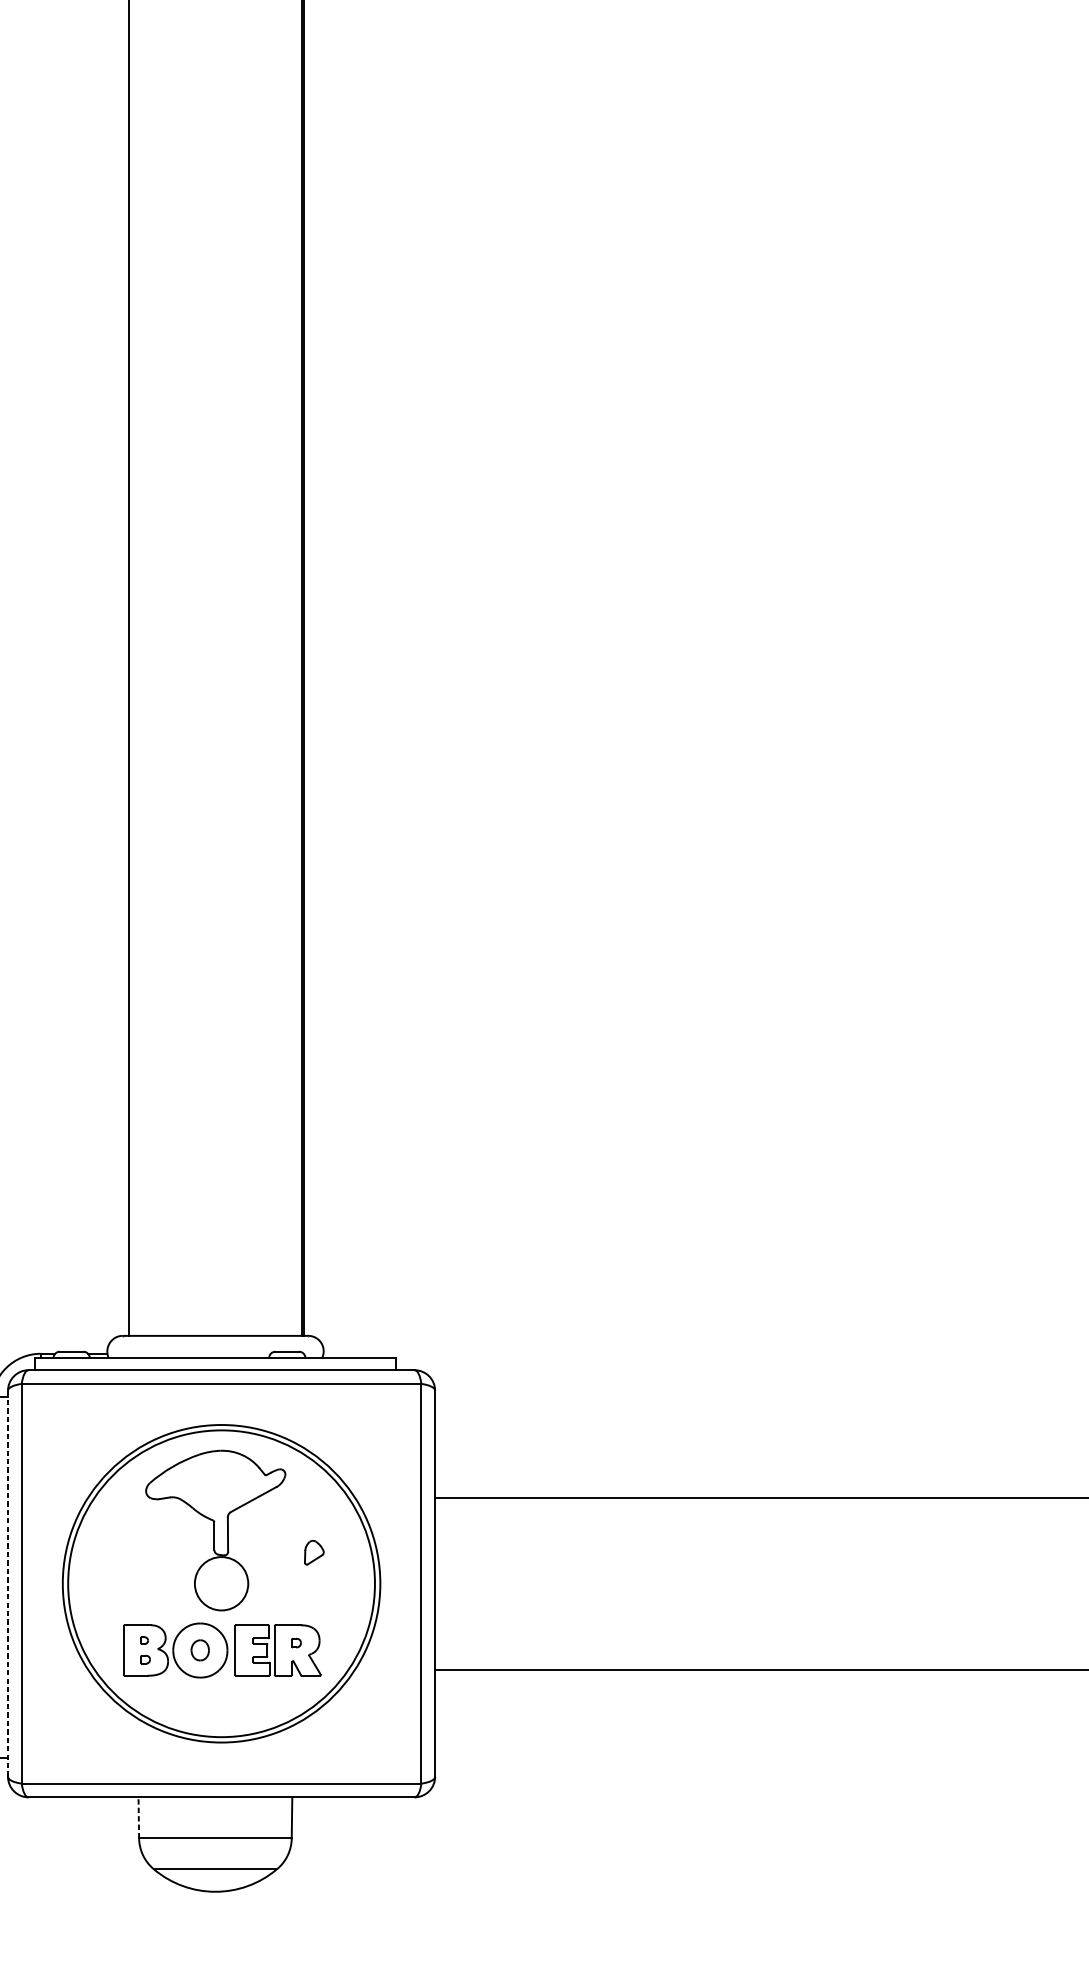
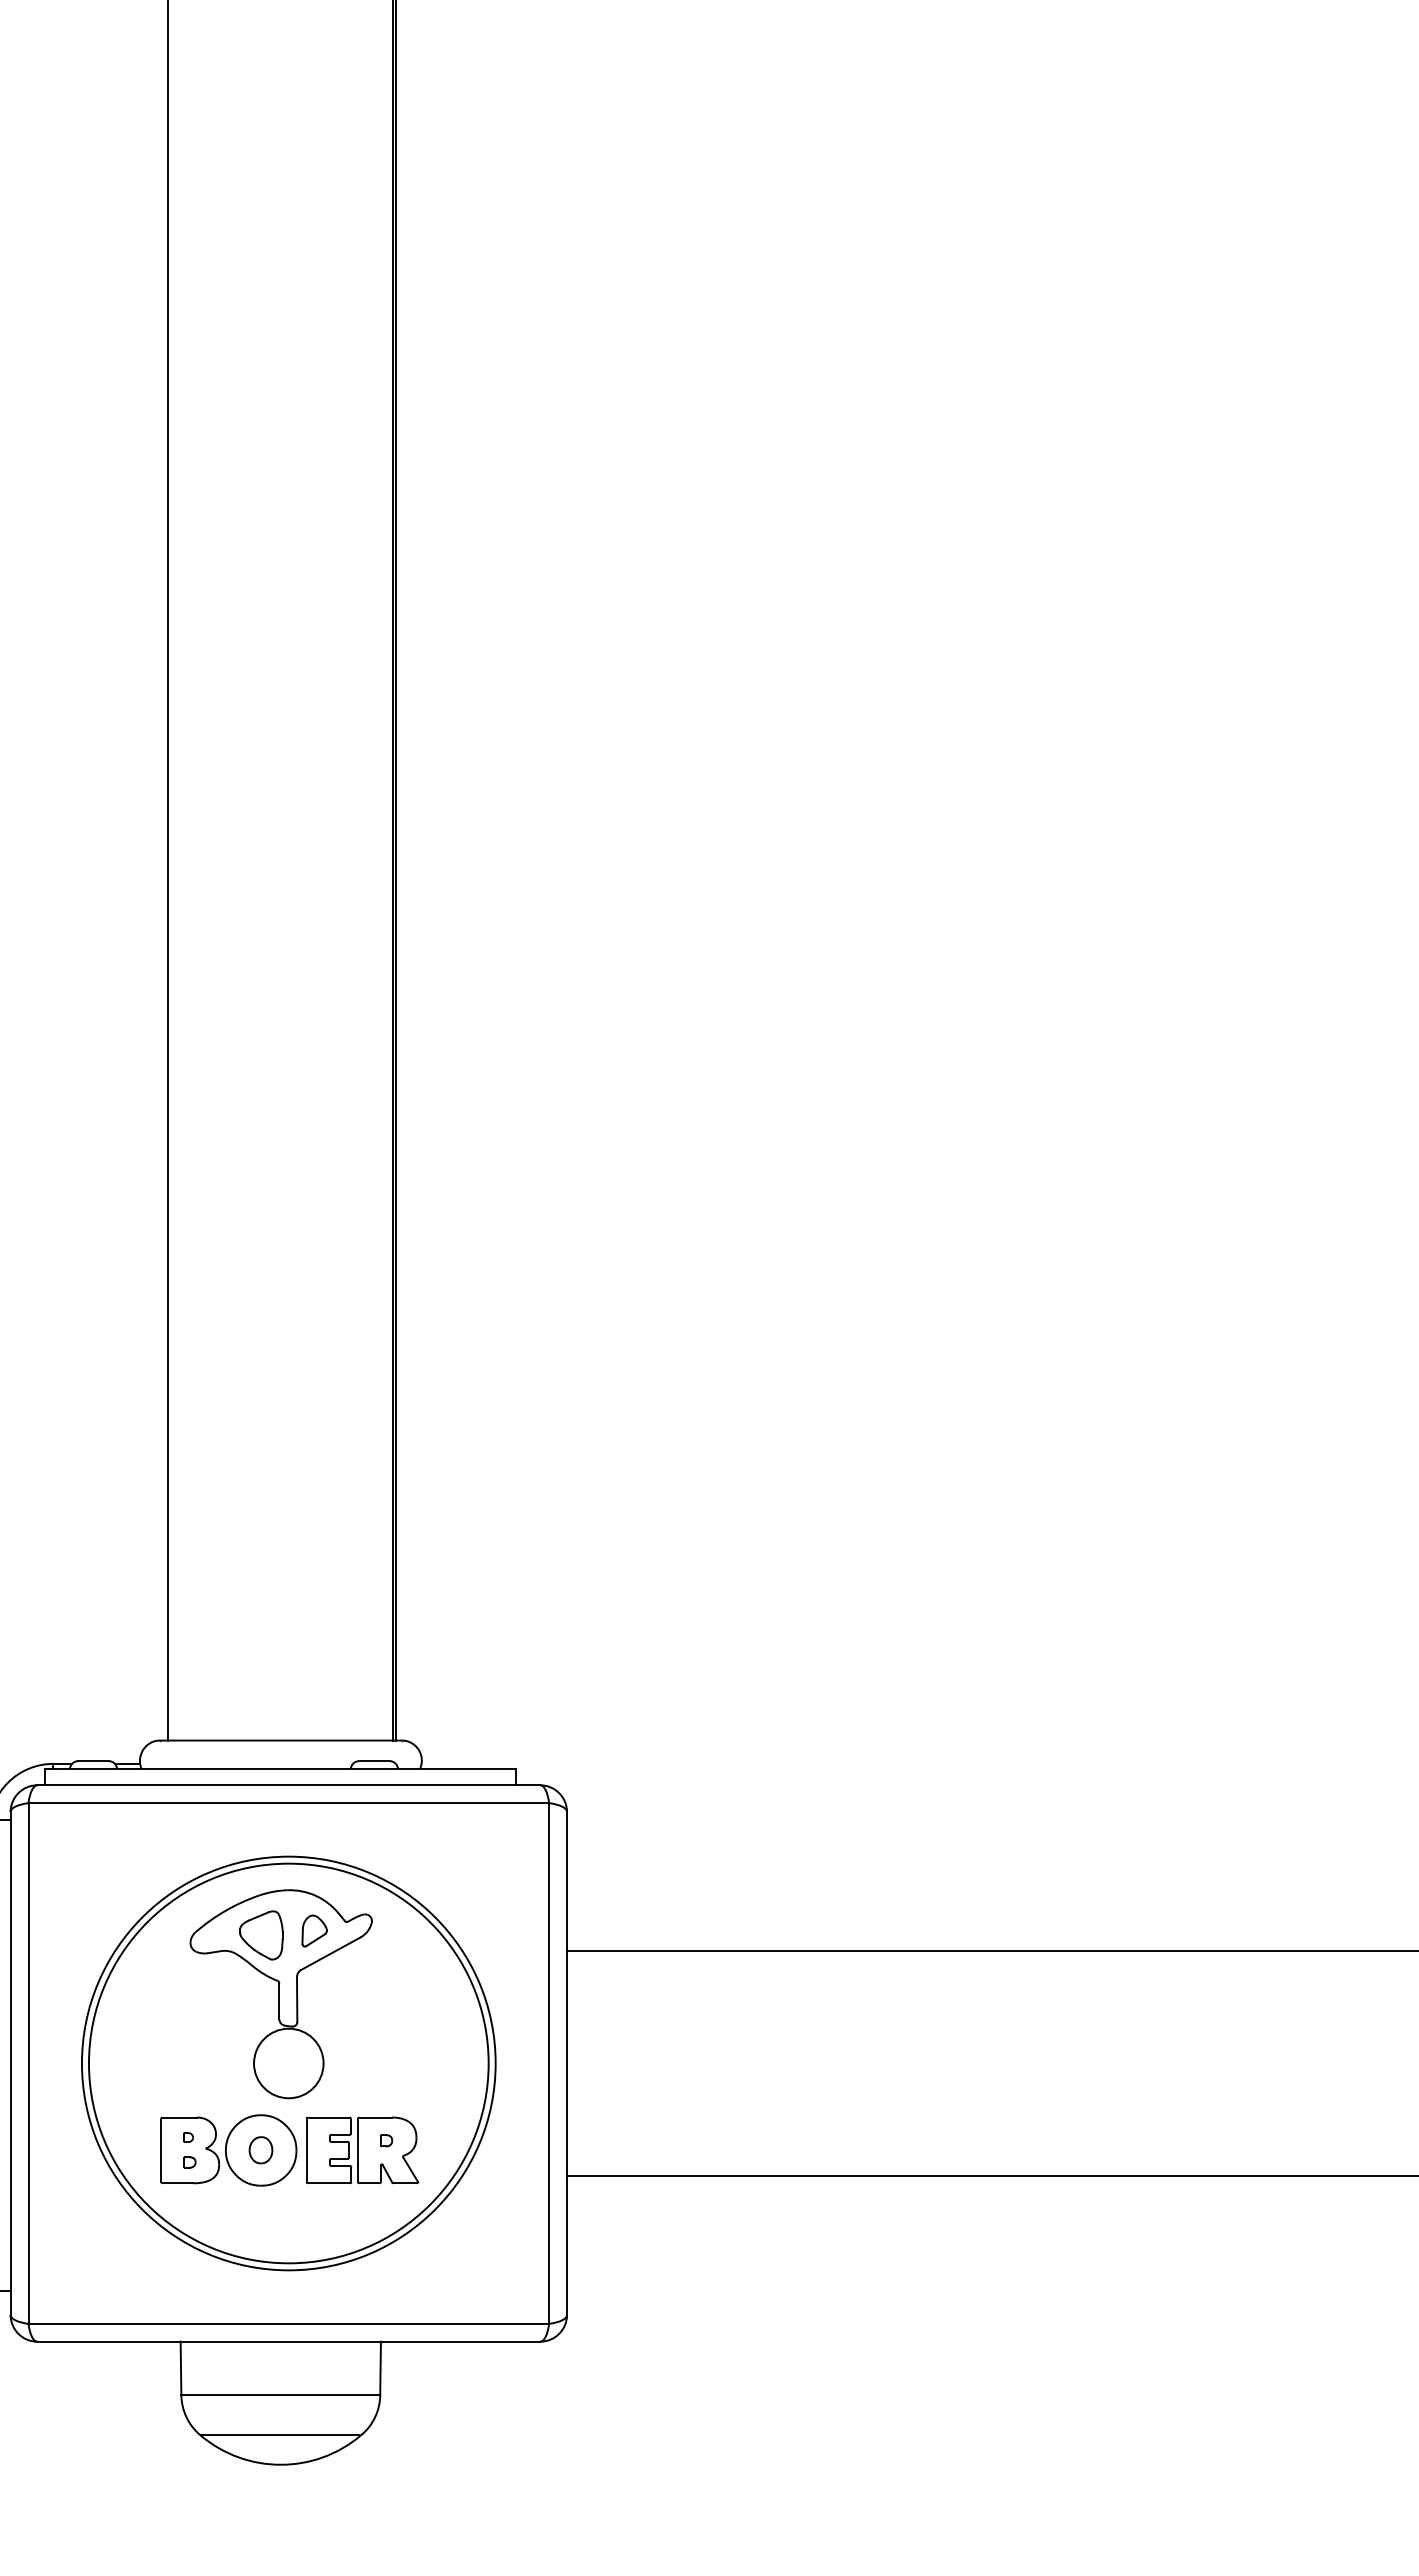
part: (200, 1485) -> (261, 1935), added
part: (314, 1552) -> (314, 1930), moved
line: (7, 1583) -> (10, 2063), dashed -> solid
line: (139, 1817) -> (181, 2368), dashed -> solid

